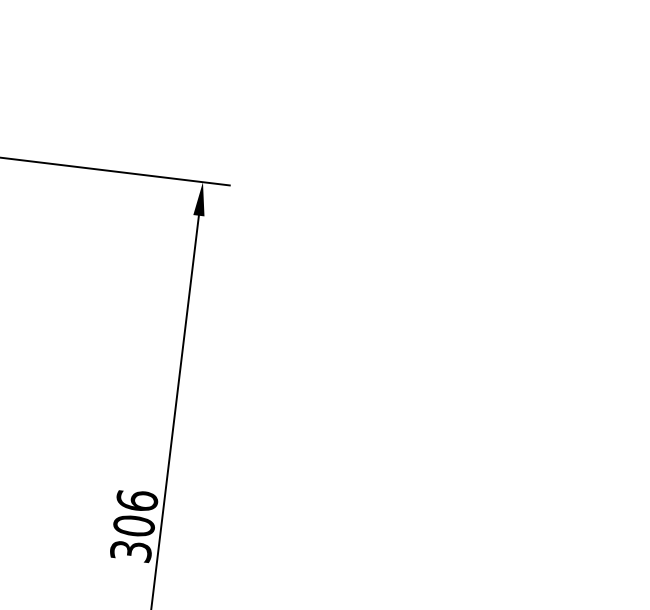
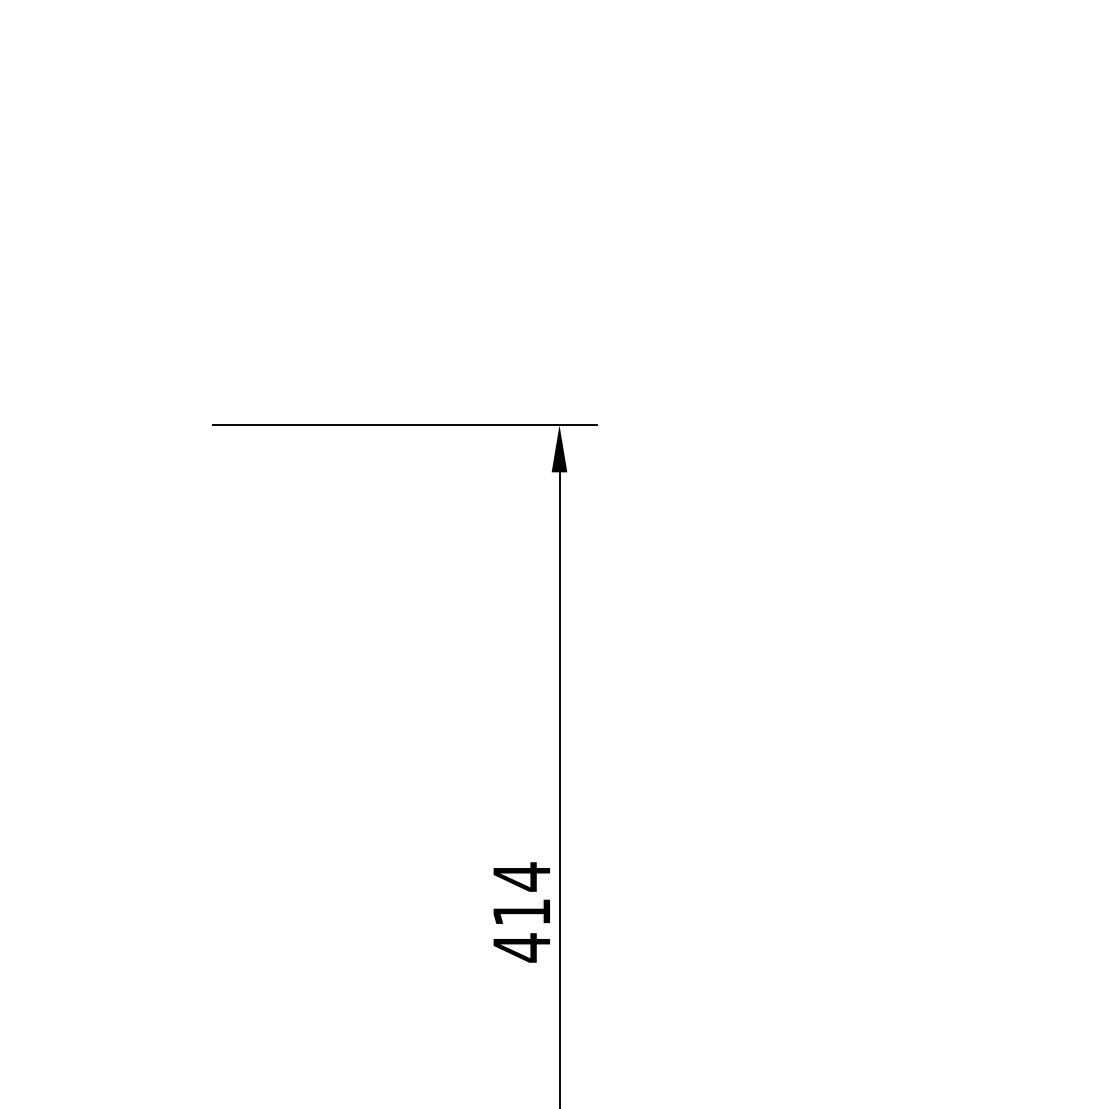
text: (133, 526) -> (521, 912), 306 -> 414

